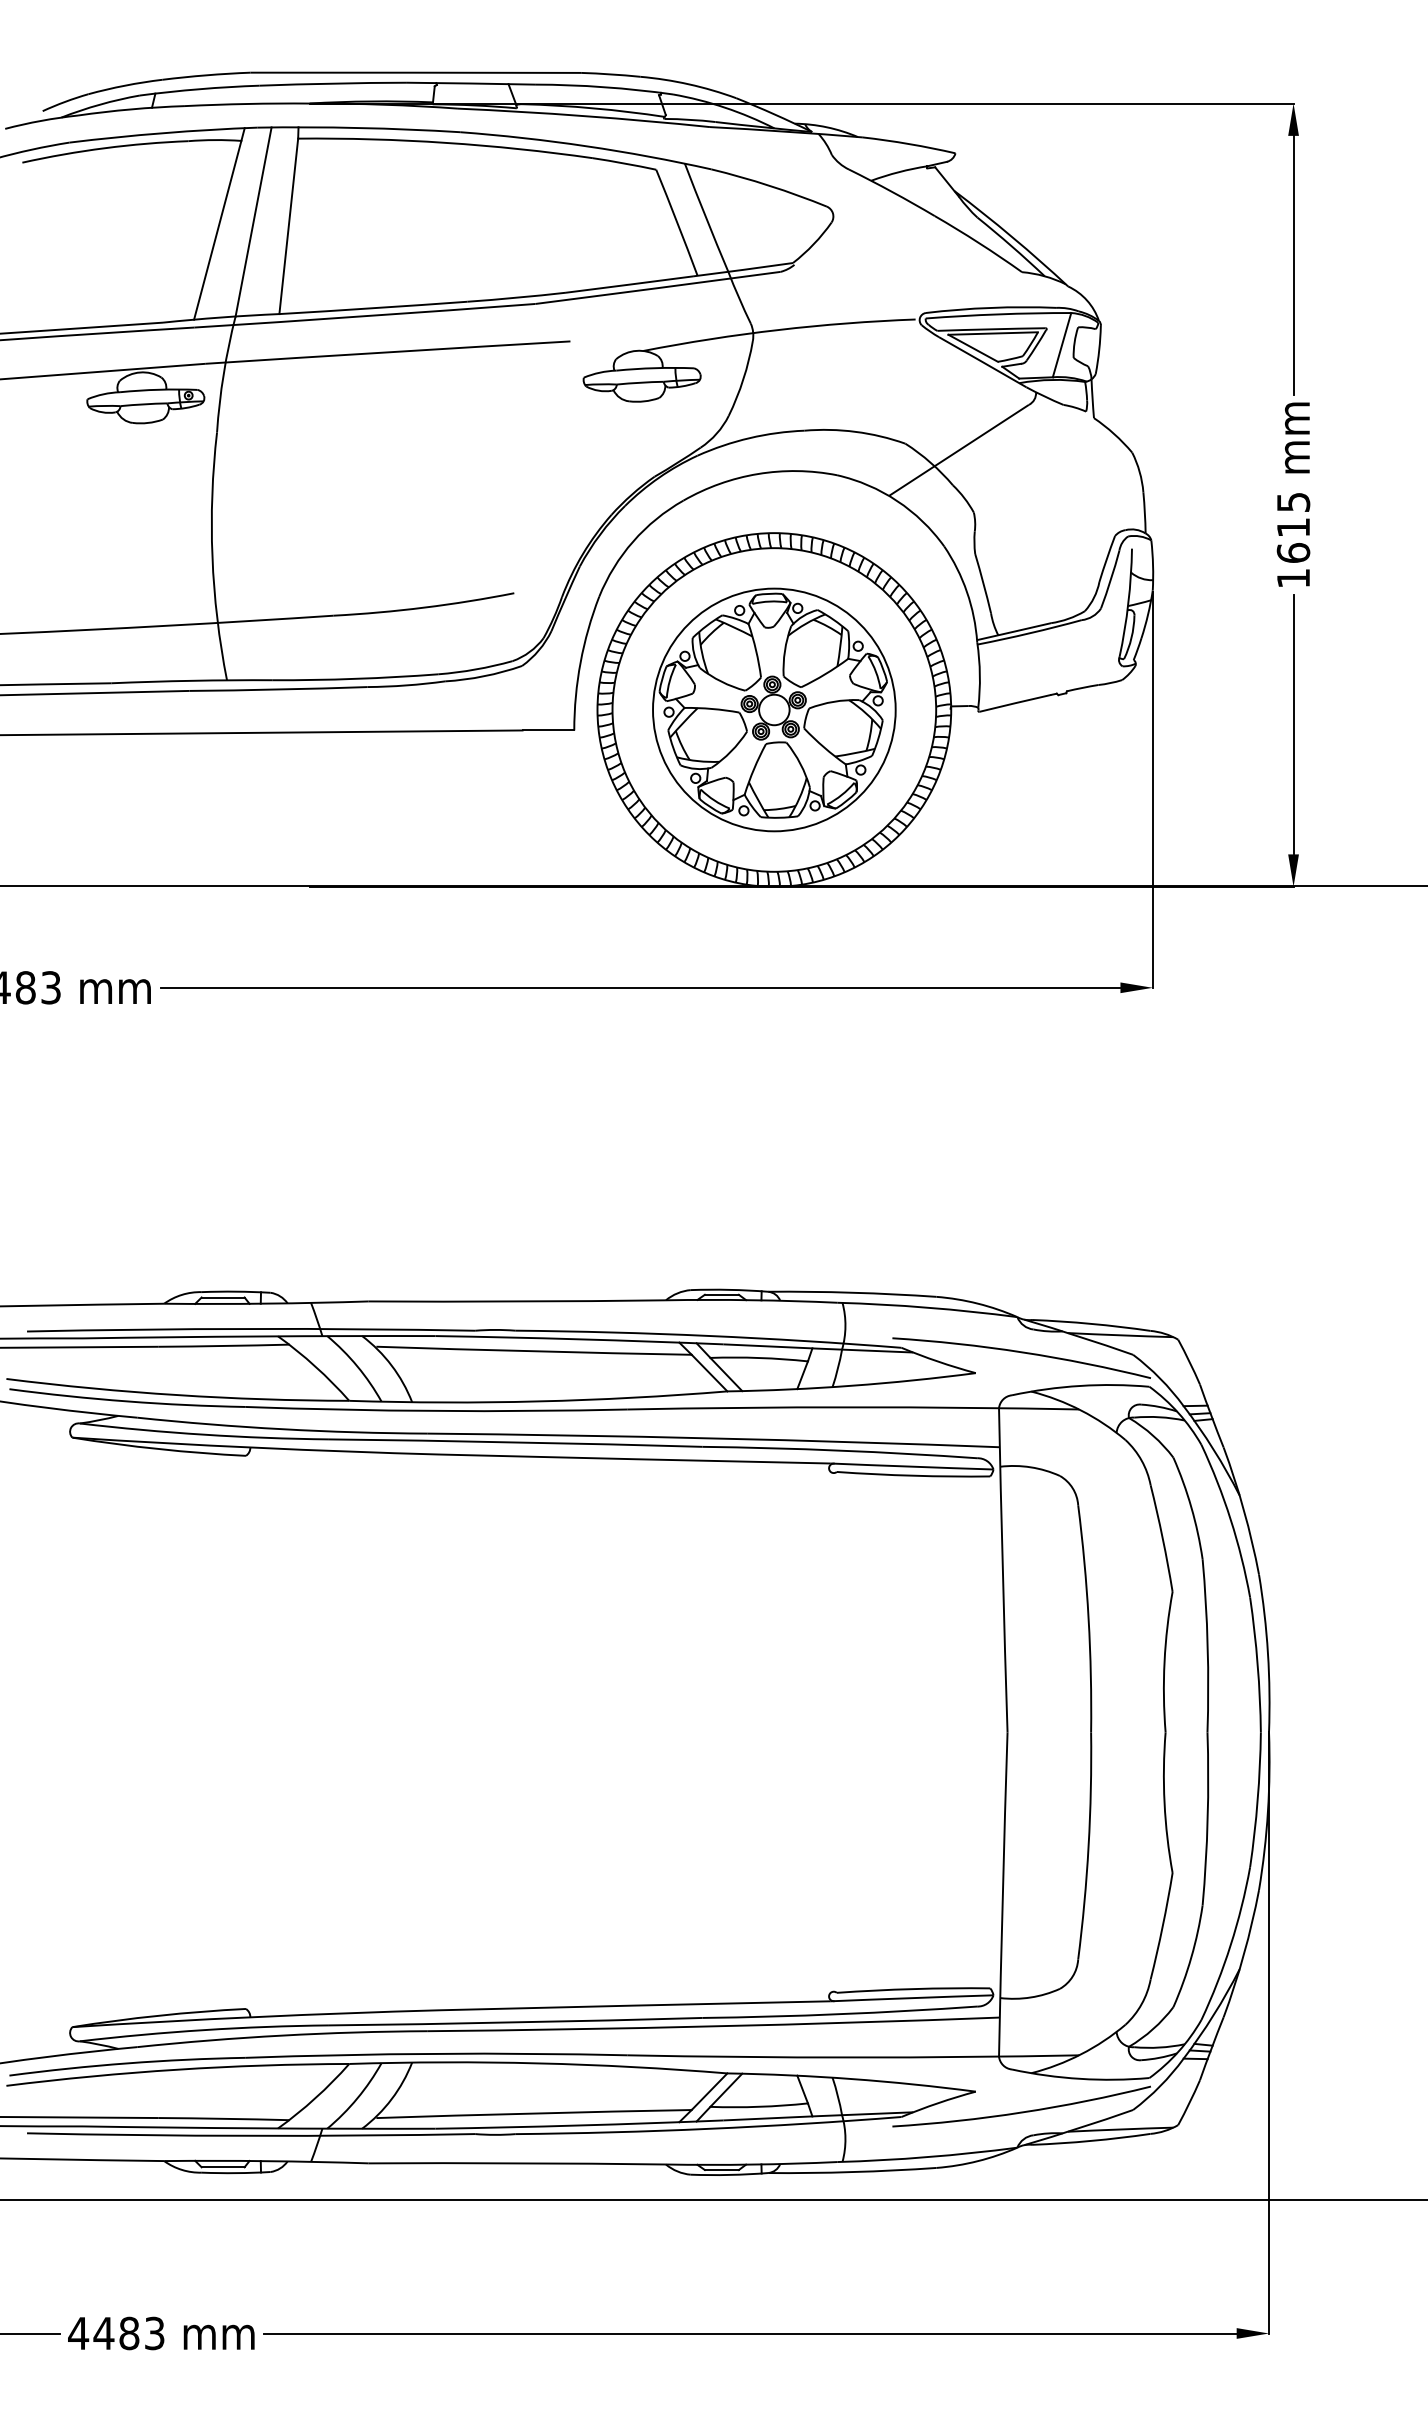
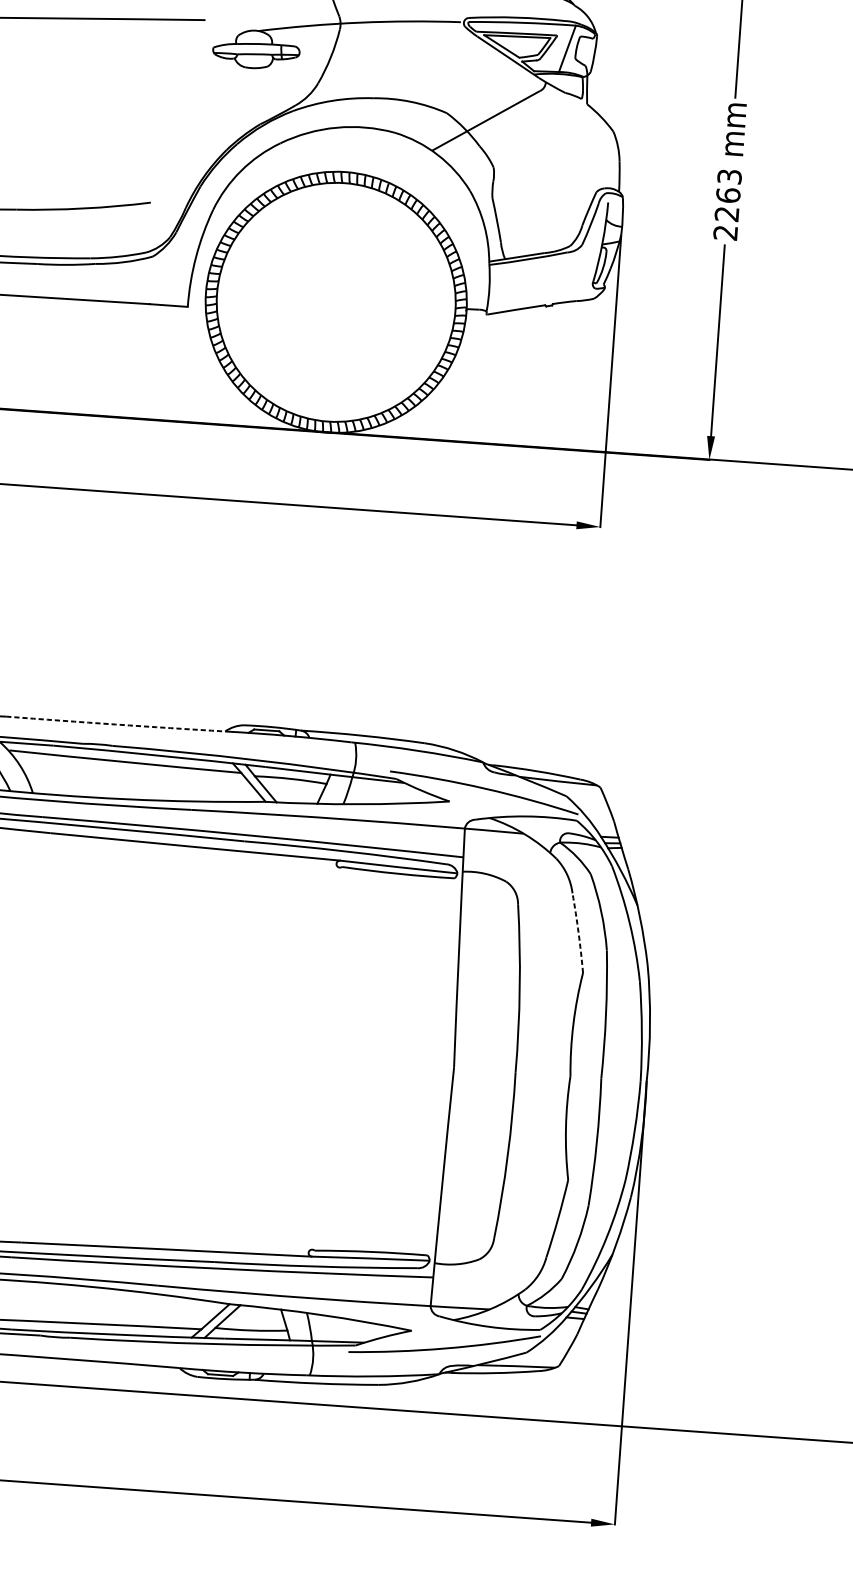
text: (1293, 540) -> (727, 204), 1615 -> 2263
part: (774, 709) -> (336, 302), removed
arc: (517, 1301) -> (115, 724), solid -> dashed
arc: (1162, 1538) -> (578, 933), solid -> dashed

